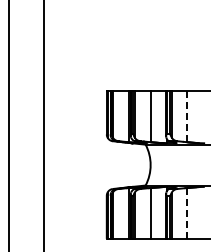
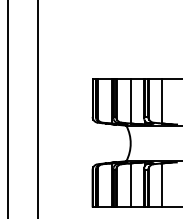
line: (186, 116) -> (161, 101), dashed -> solid
line: (186, 212) -> (161, 184), dashed -> solid

